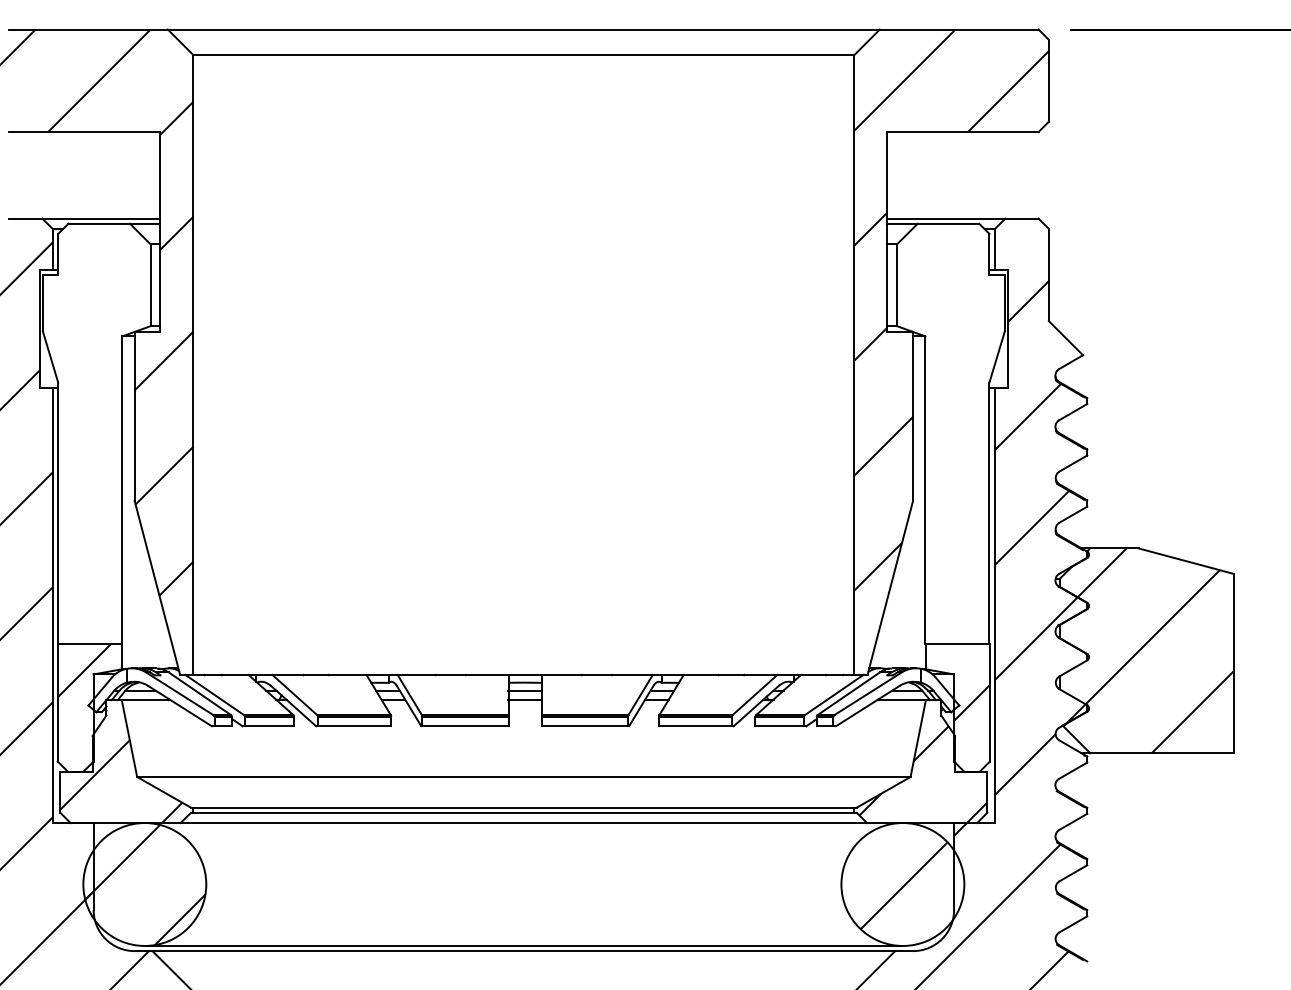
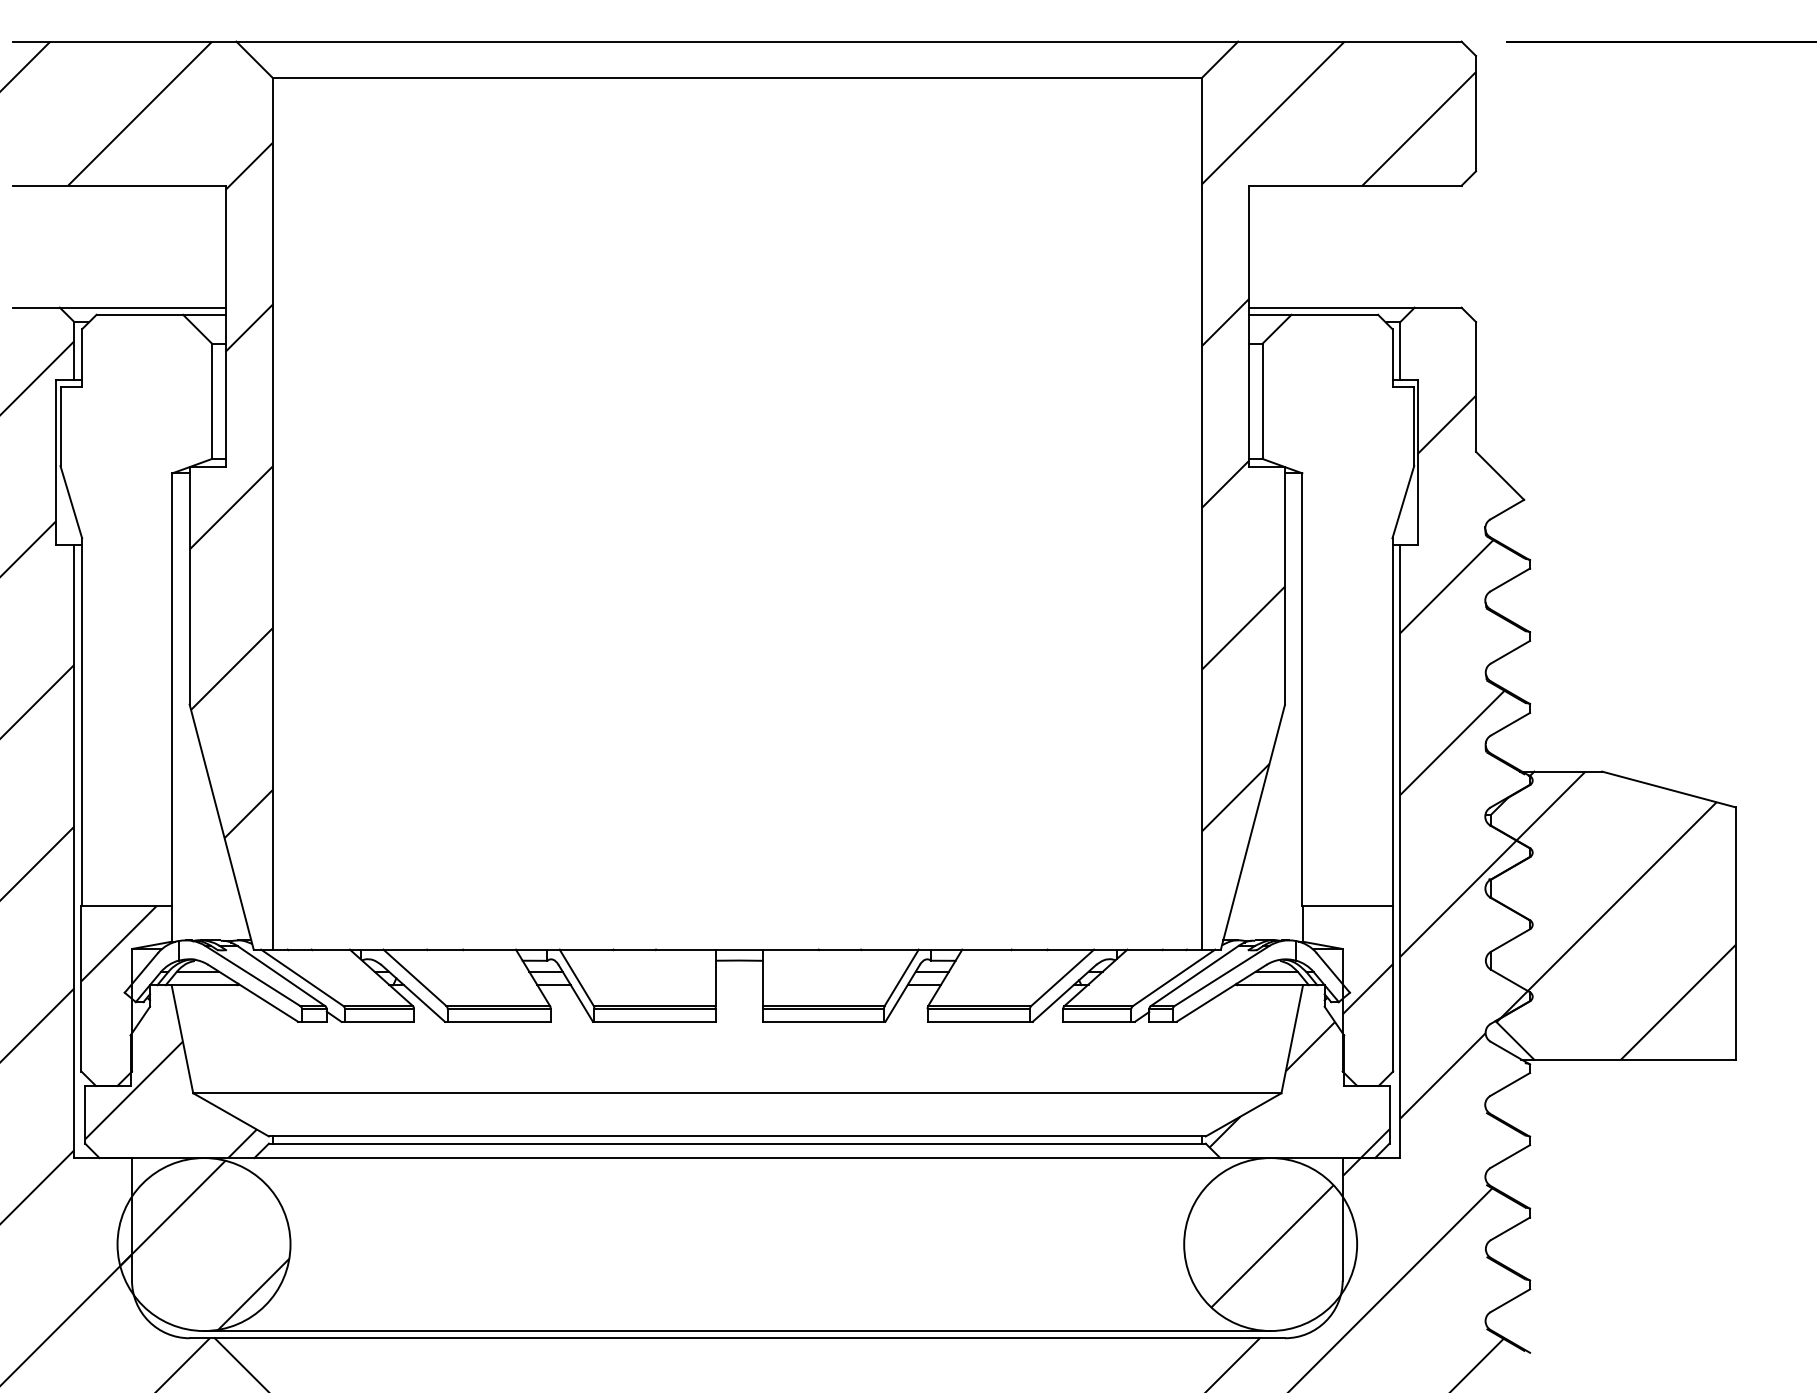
line: (524, 691) -> (738, 972), removed
line: (524, 700) -> (738, 985), removed

